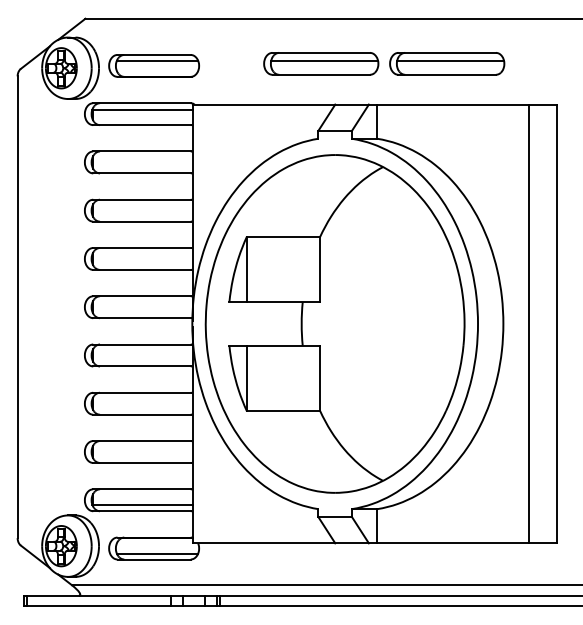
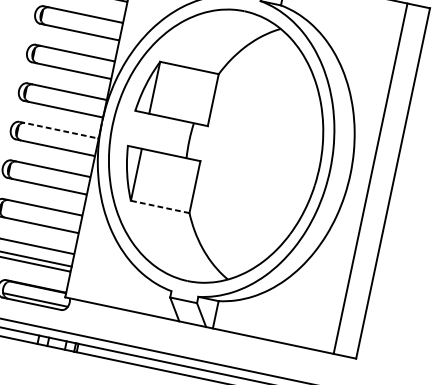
line: (142, 344) -> (58, 130), solid -> dashed
line: (283, 410) -> (160, 206), solid -> dashed

